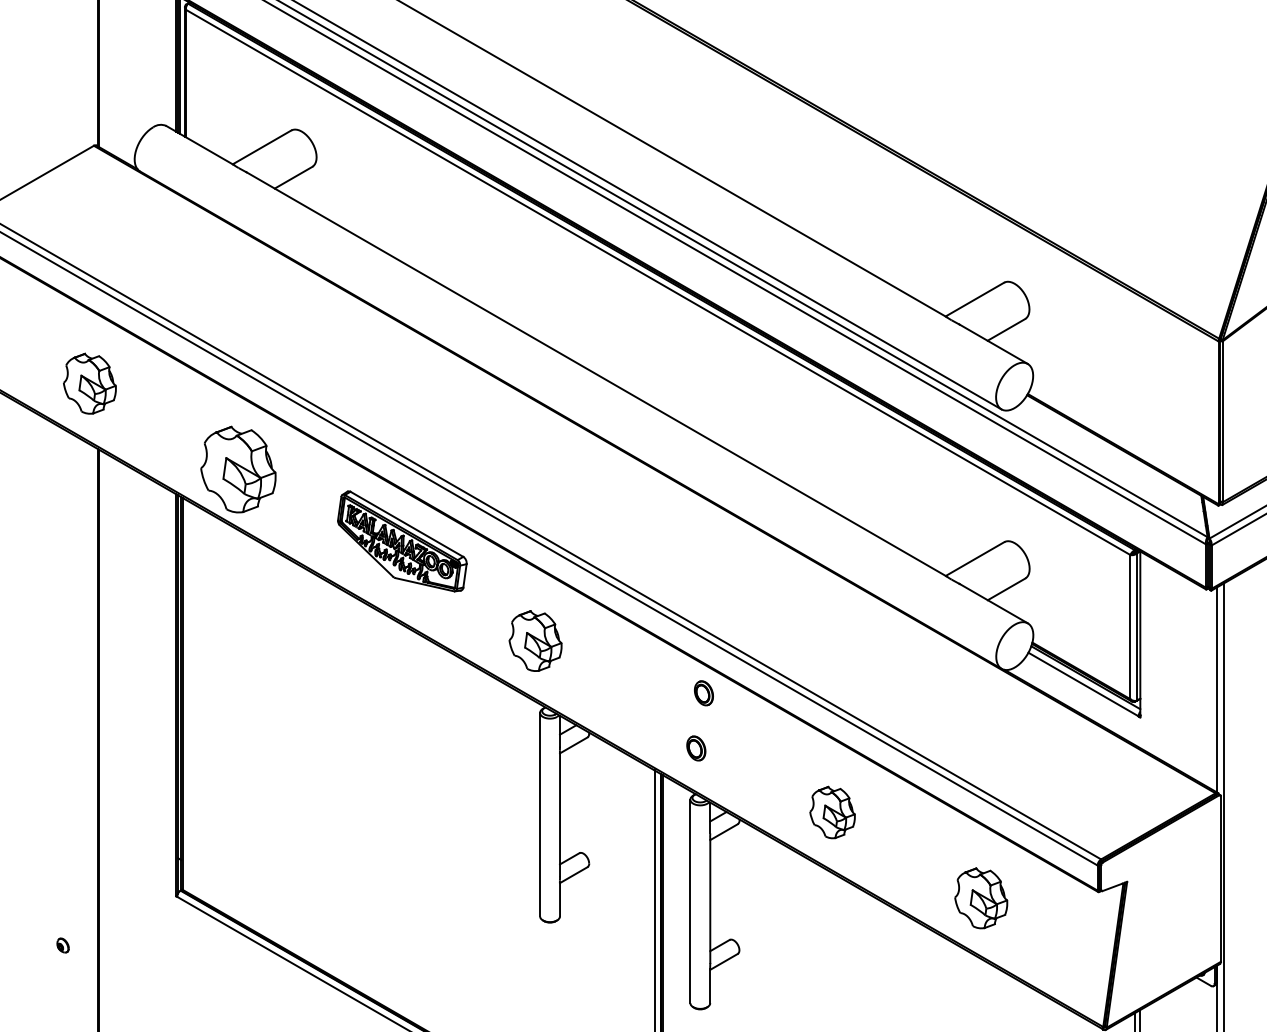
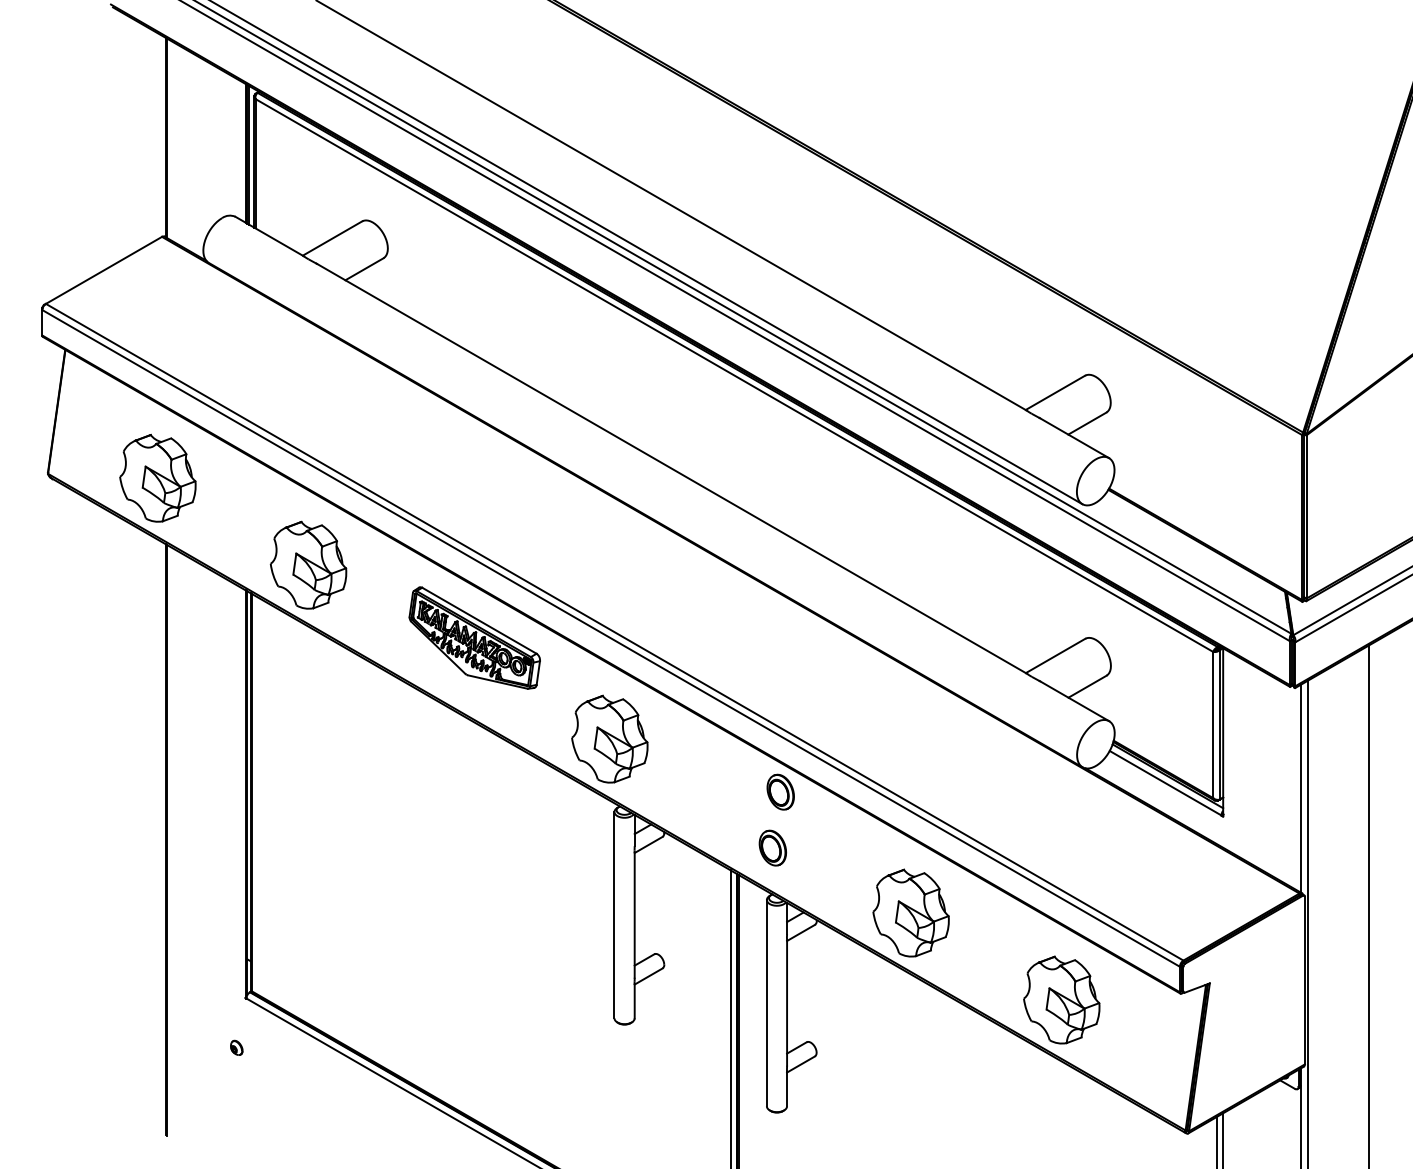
part: (89, 383) -> (157, 477), size x1.43
part: (535, 640) -> (609, 738), size x1.43
part: (703, 692) -> (780, 791), size x1.43
part: (695, 747) -> (772, 847), size x1.43
part: (831, 812) -> (910, 912), size x1.67
part: (980, 897) -> (1061, 999), size x1.43
part: (62, 945) -> (236, 1047), moved

